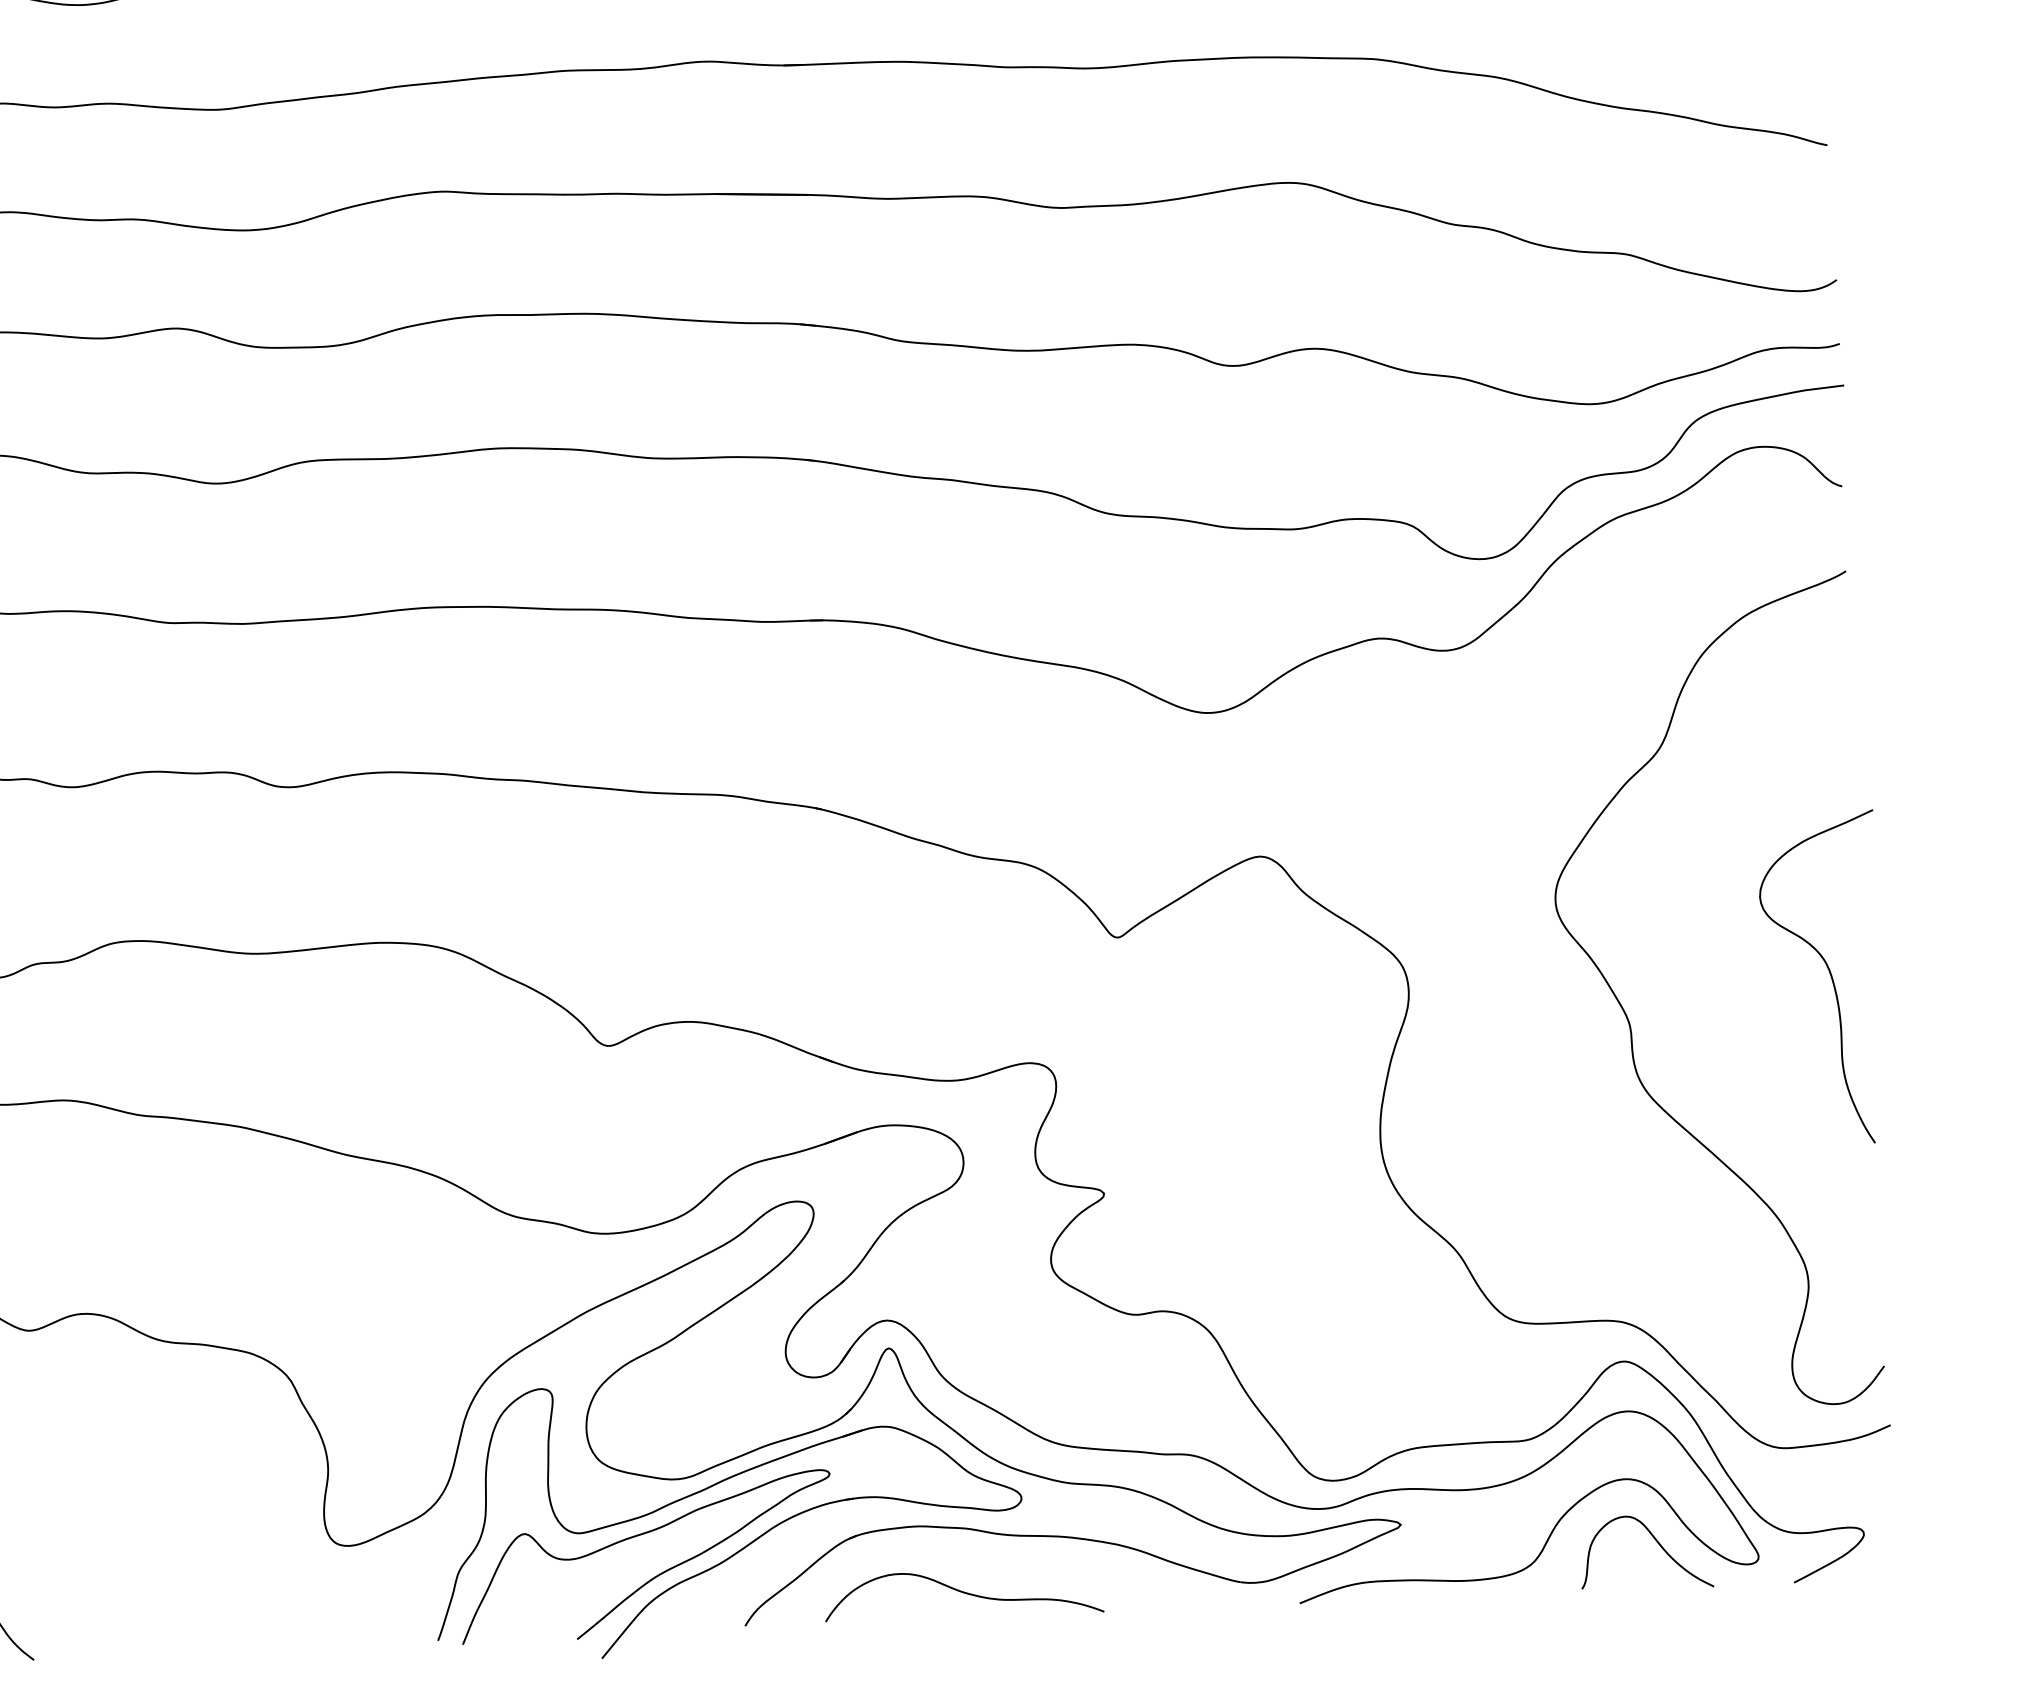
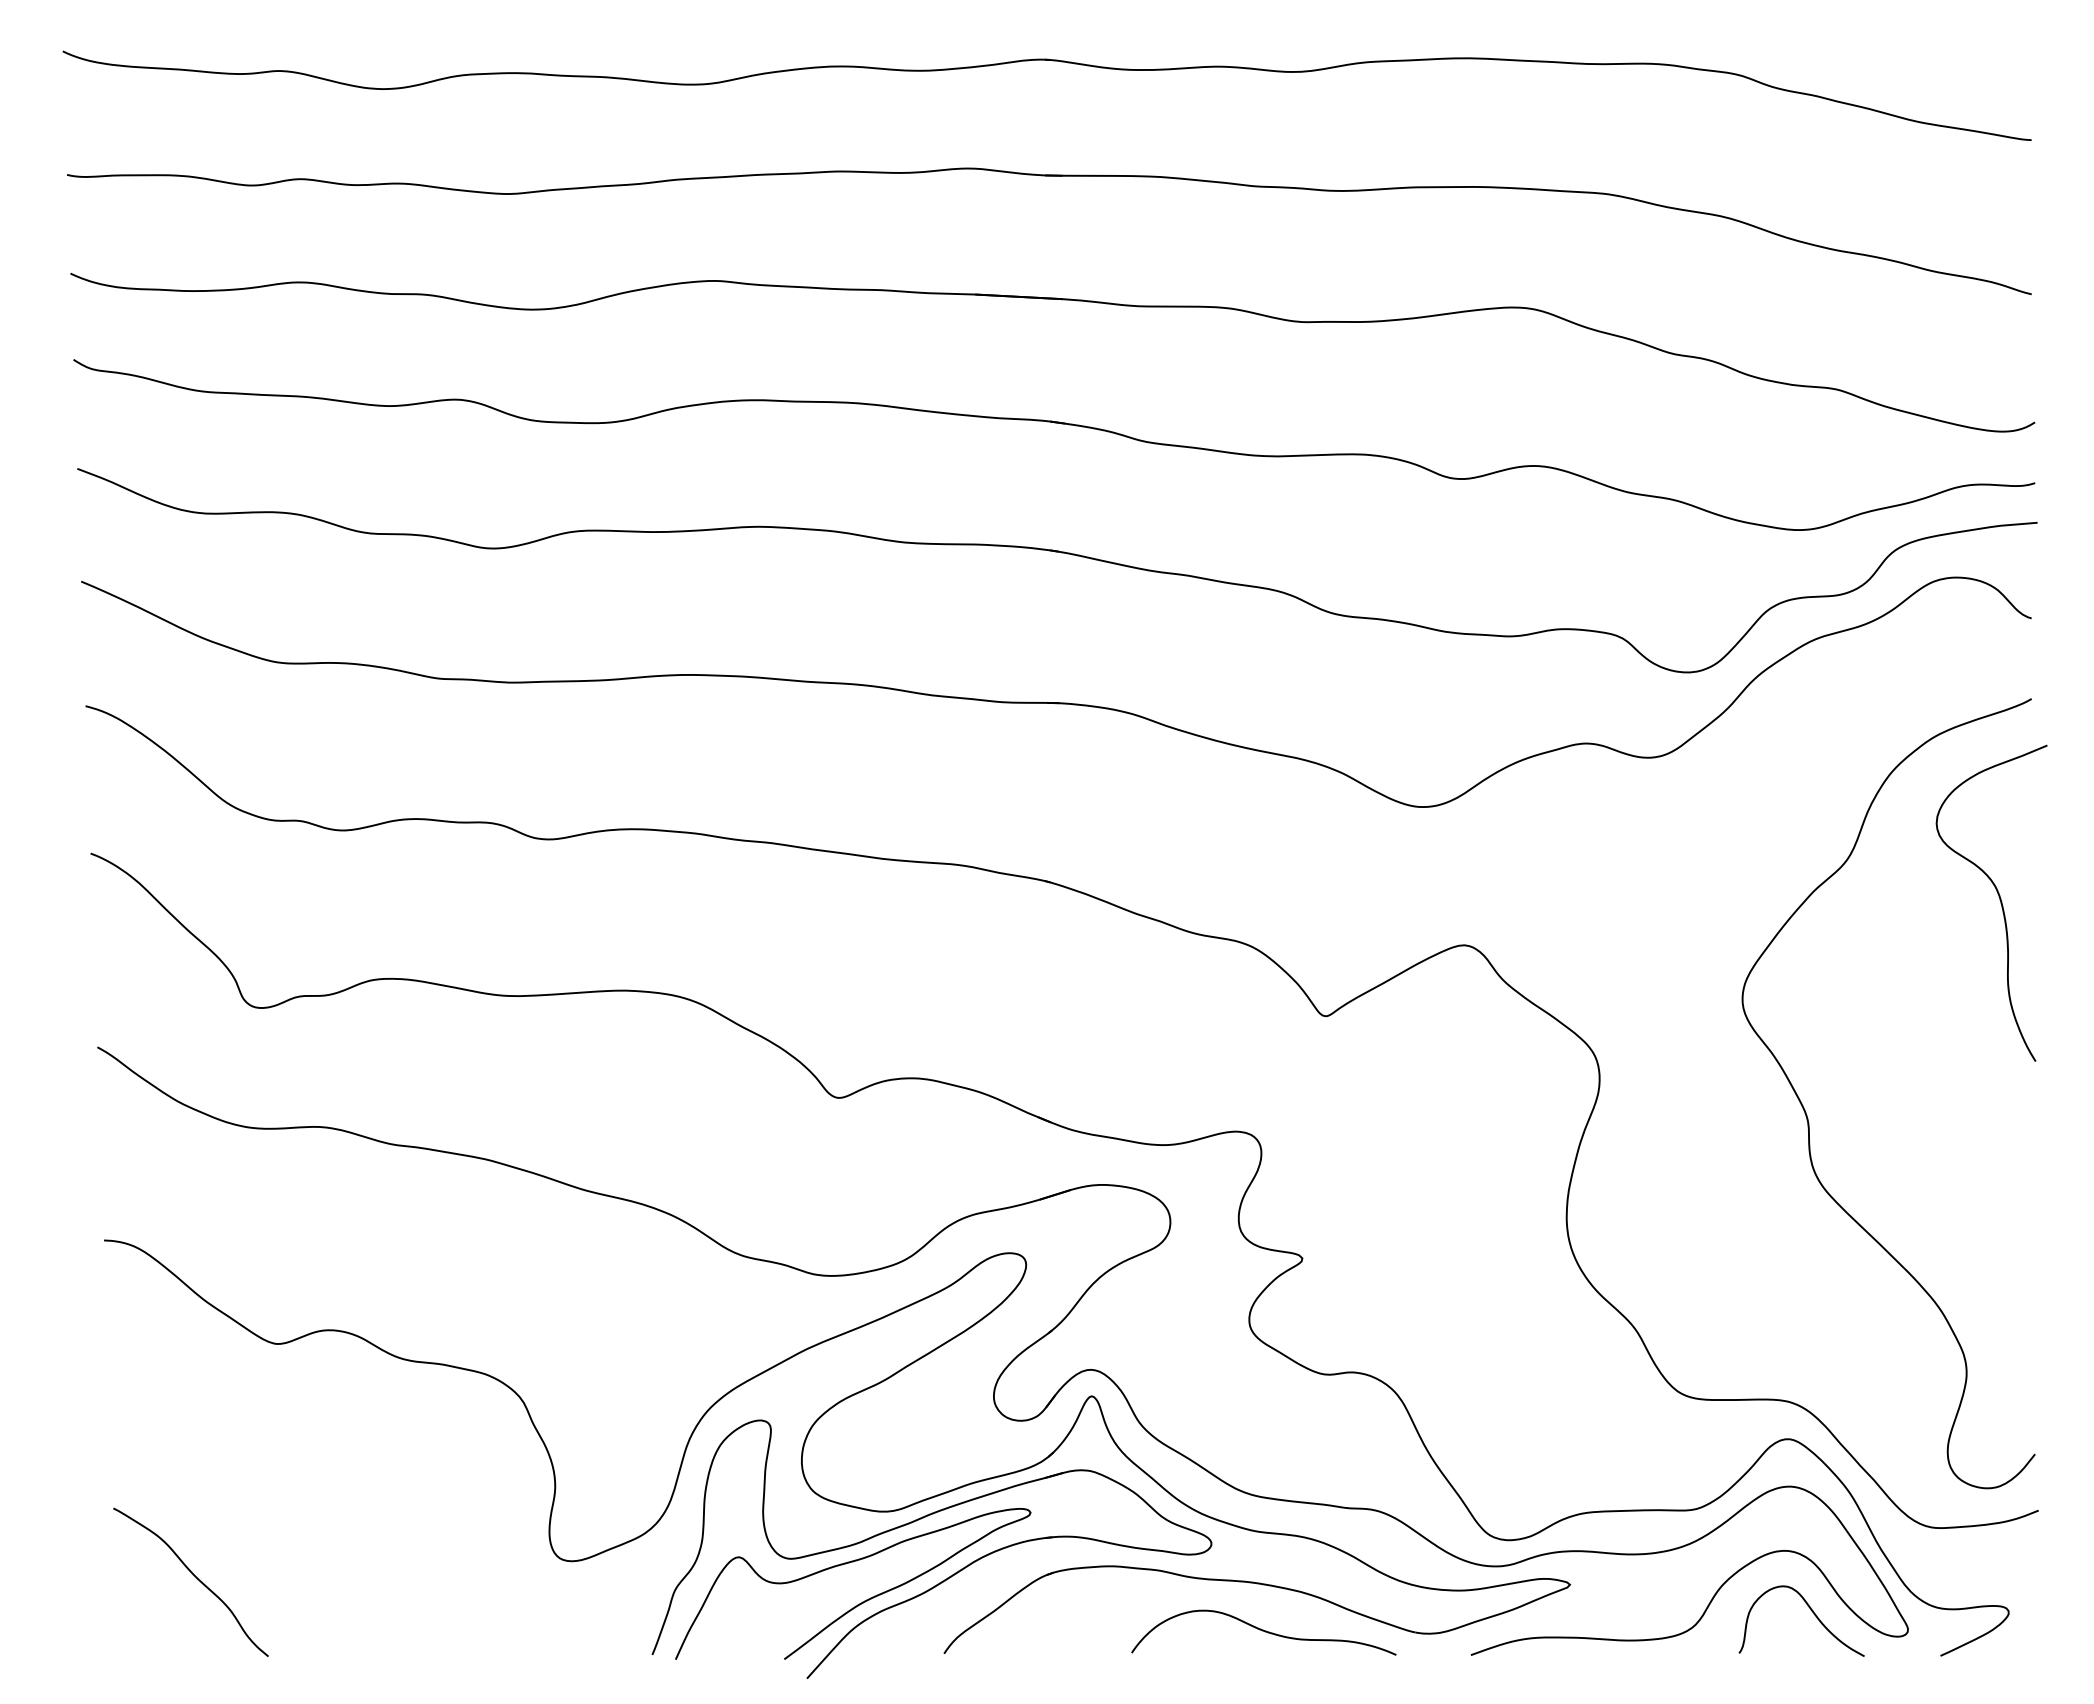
curve: (1829, 975) -> (1999, 900), moved
curve: (963, 1593) -> (1263, 1631), moved

